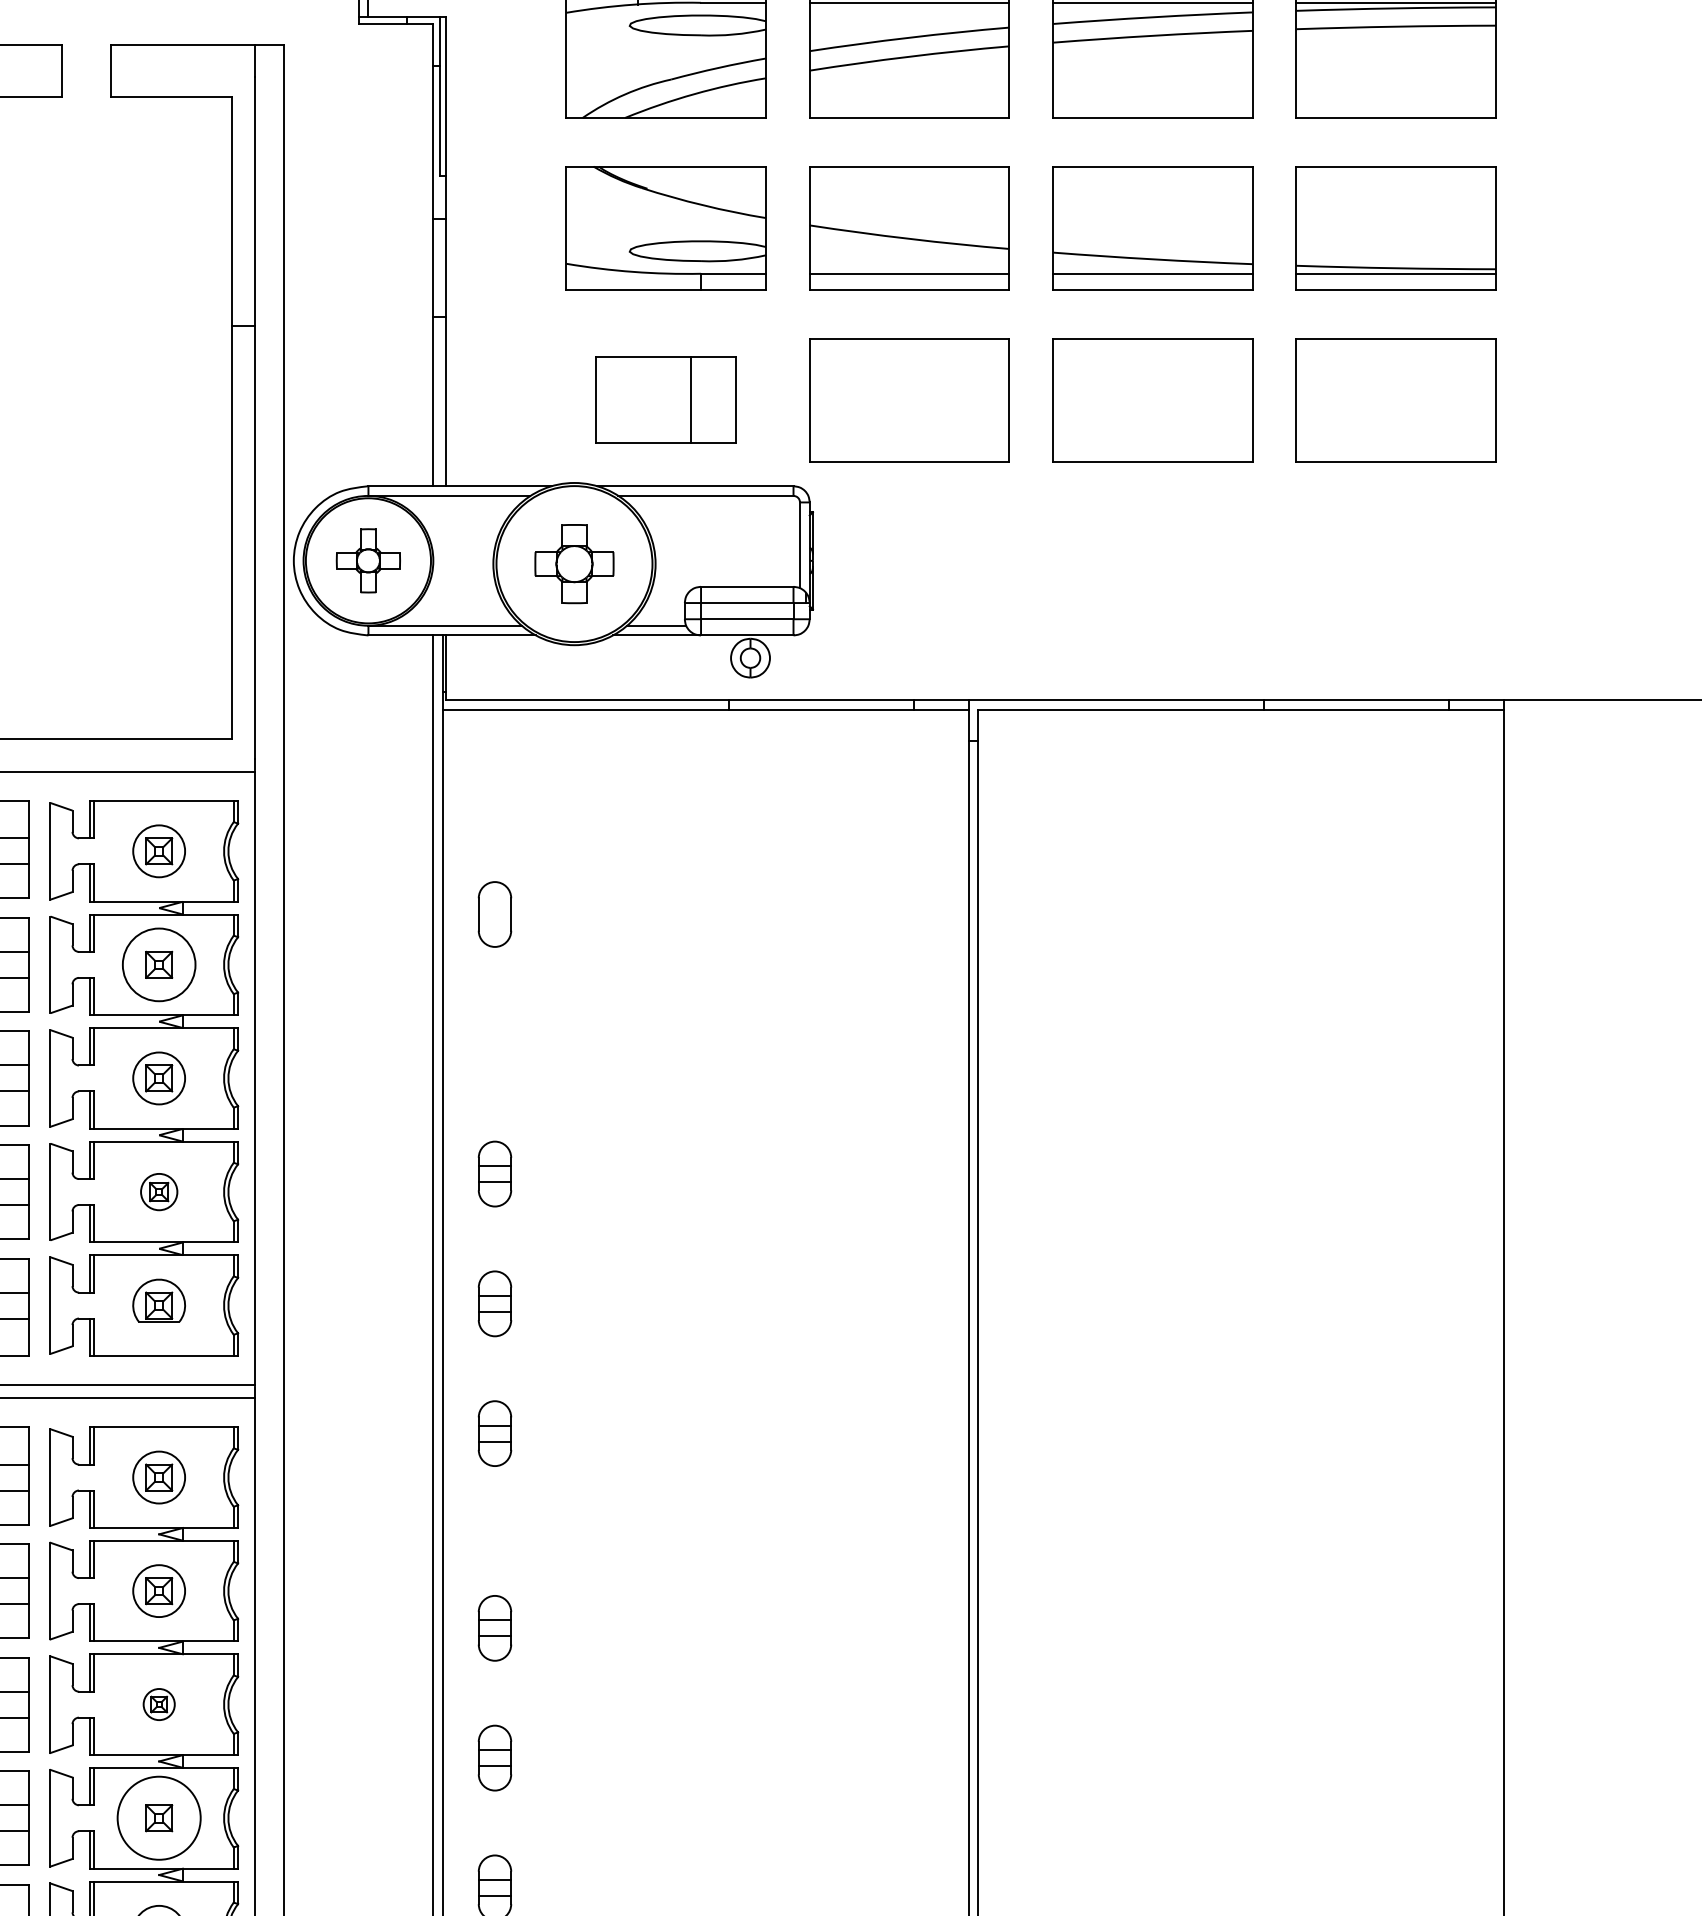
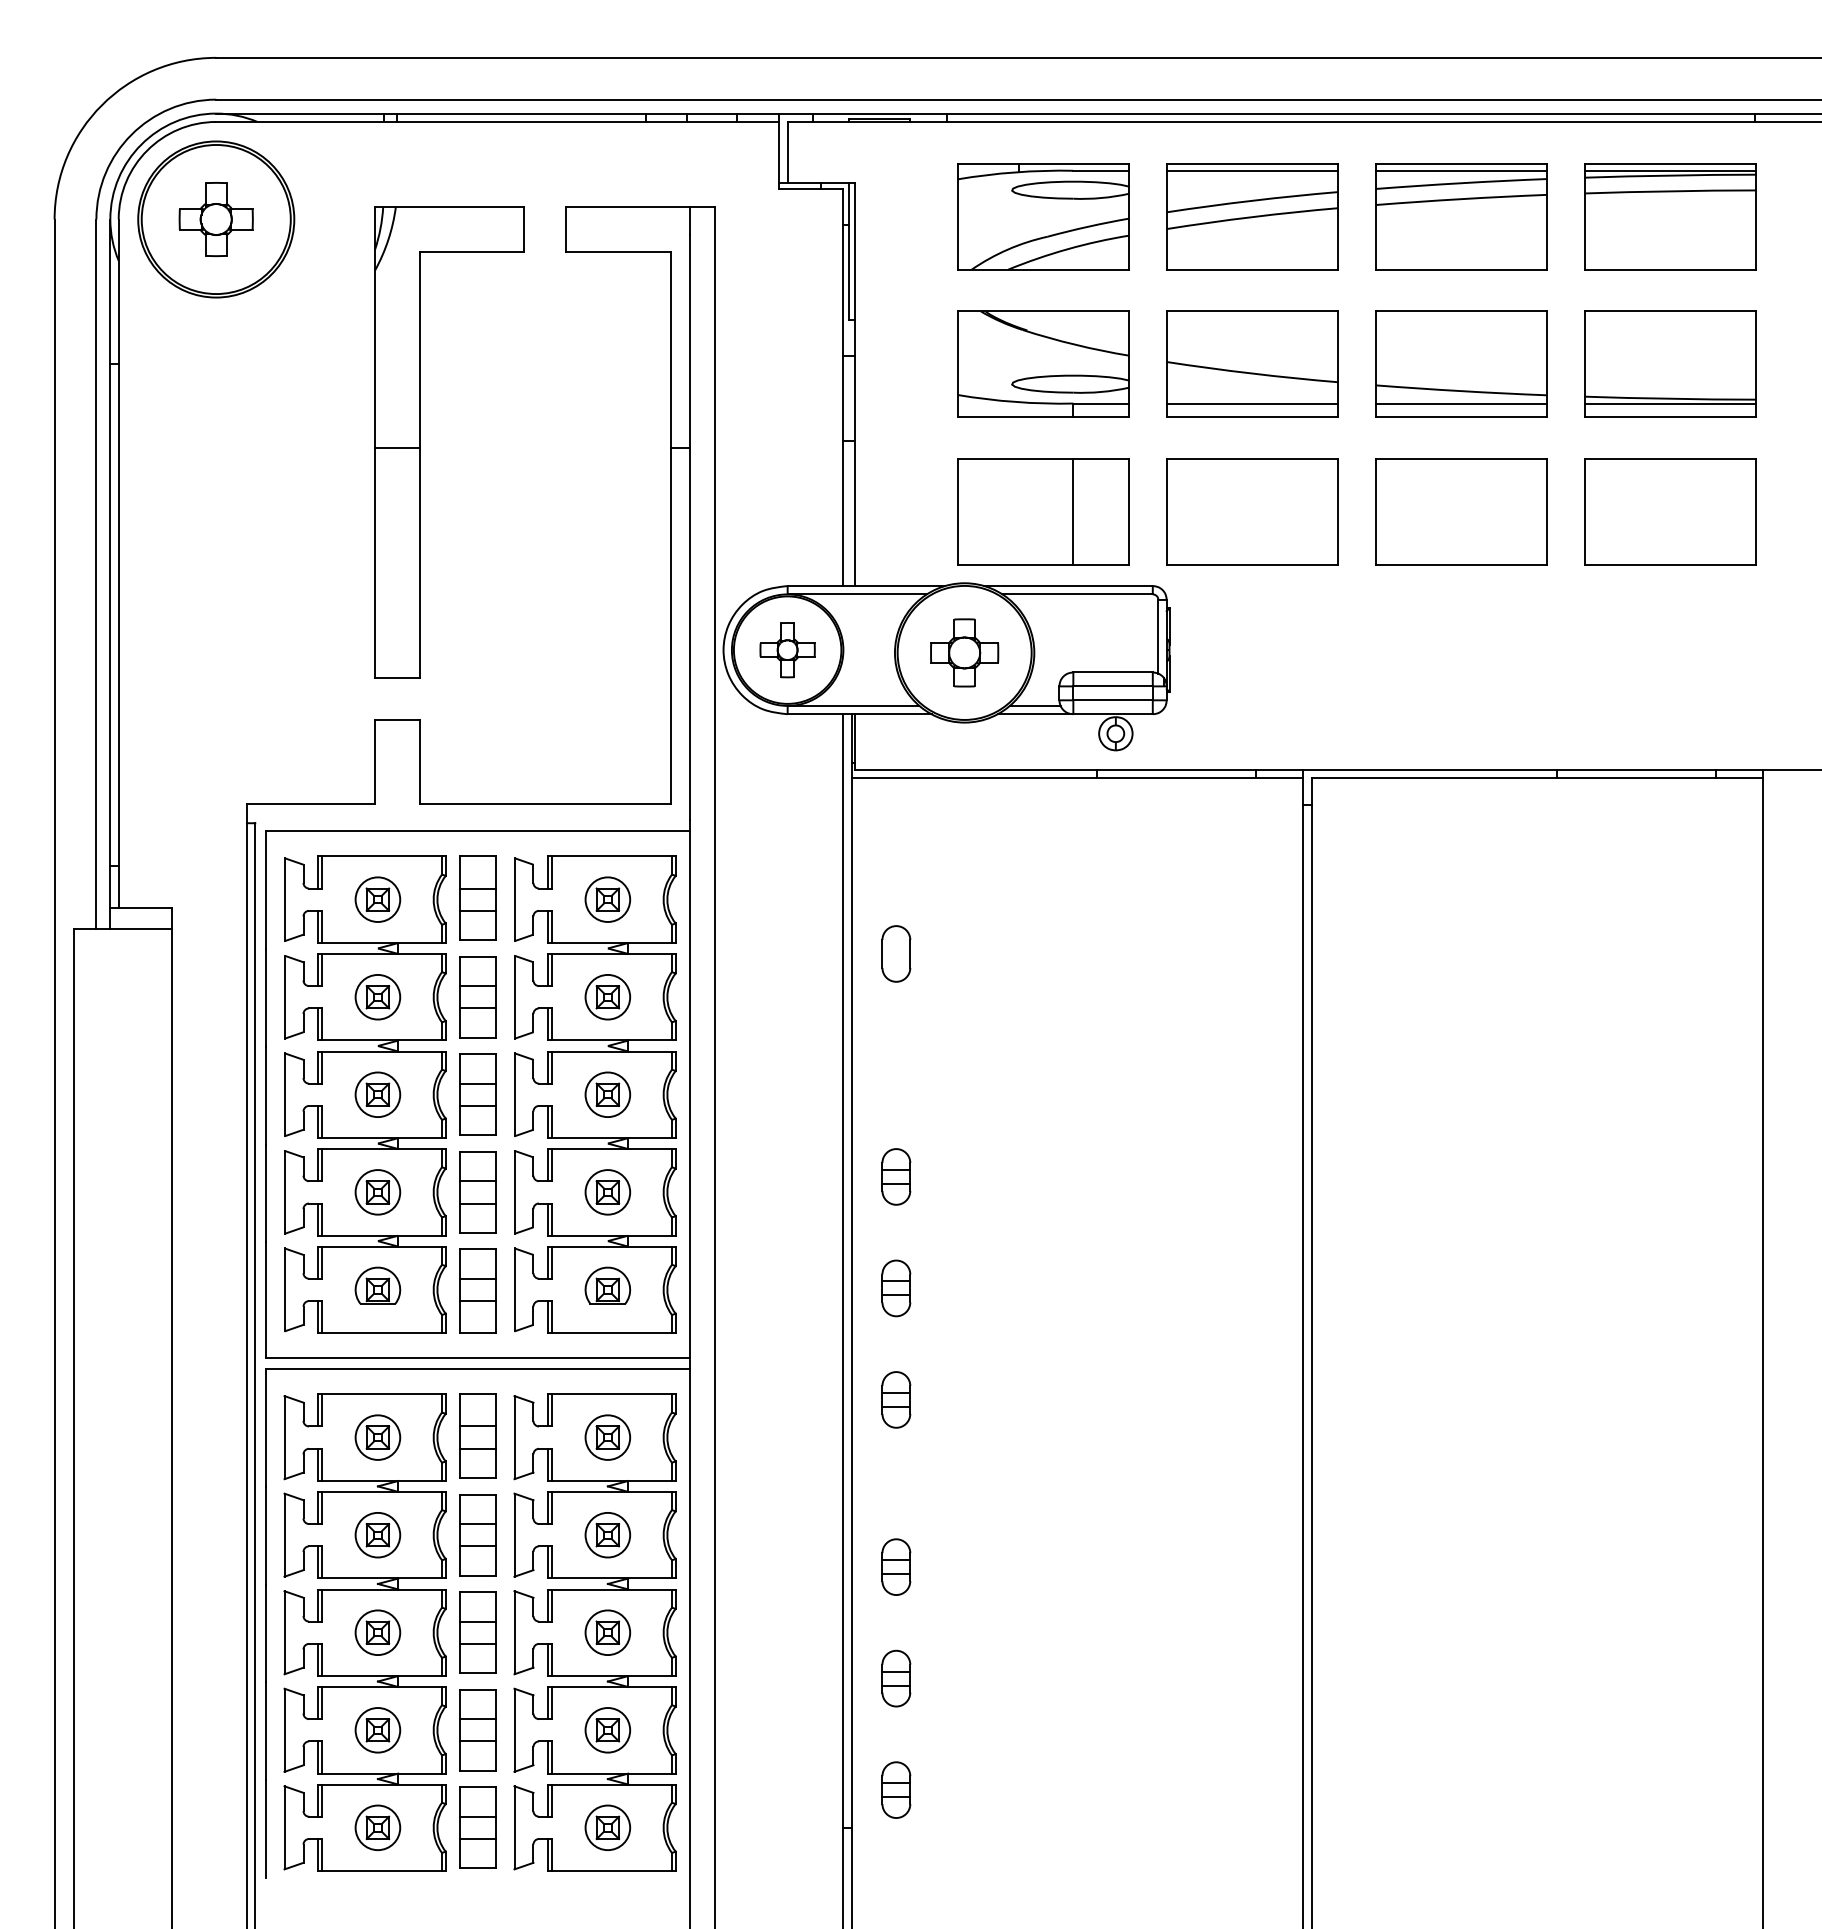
part: (666, 399) -> (1043, 511), size x1.43
circle: (158, 964) -> (607, 996), size x0.71
part: (158, 1192) -> (607, 1192), size x1.43
part: (158, 1704) -> (607, 1632), size x1.67
circle: (158, 1818) -> (607, 1730), size x0.62

